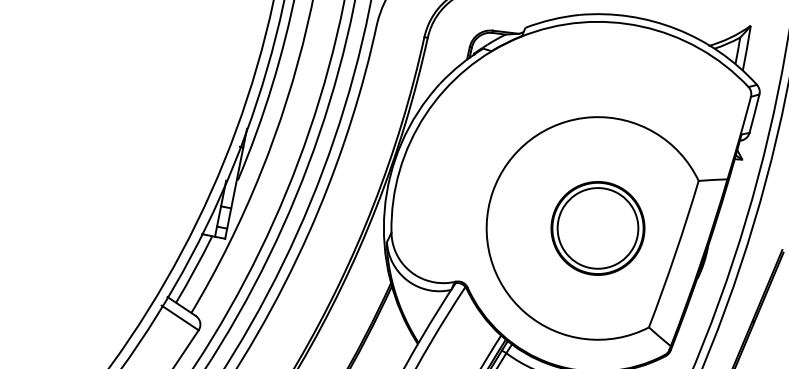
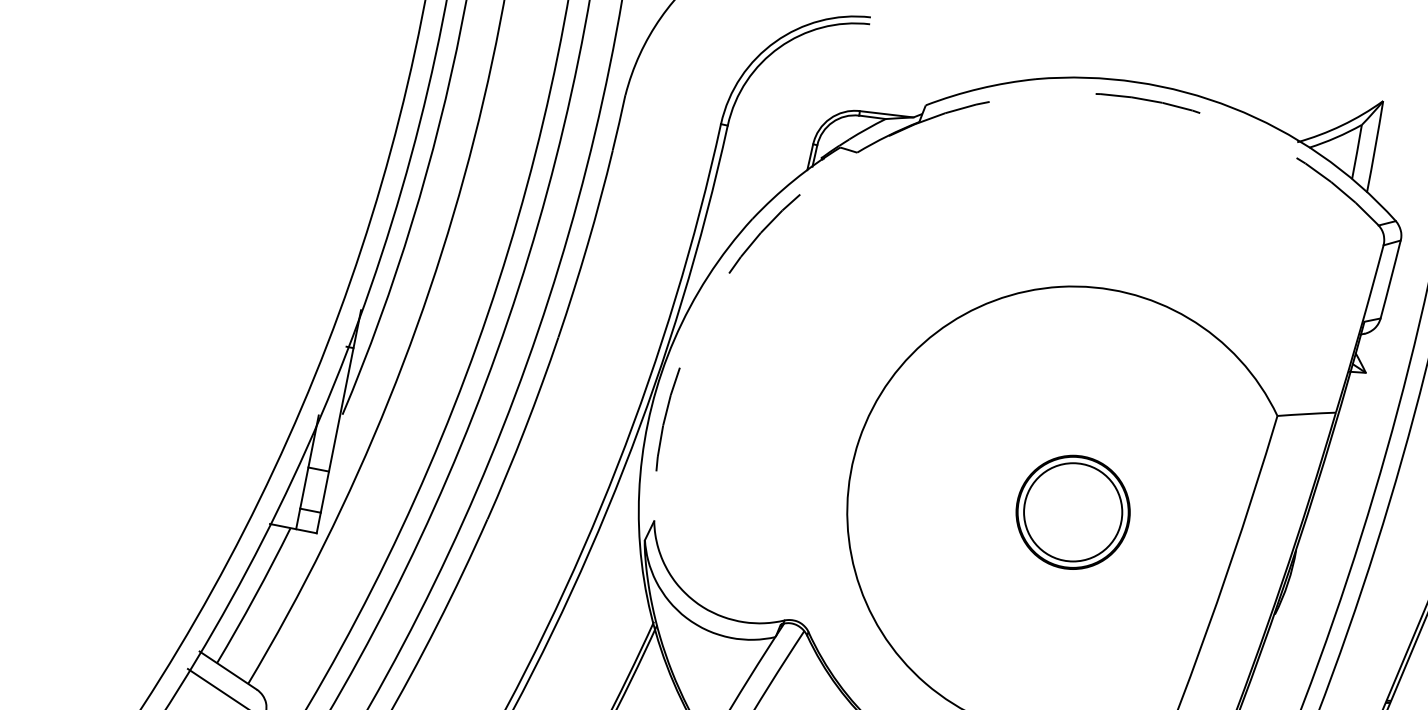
arc: (519, 37) -> (913, 124), solid -> dashed
part: (597, 228) -> (1072, 512), size x0.6

